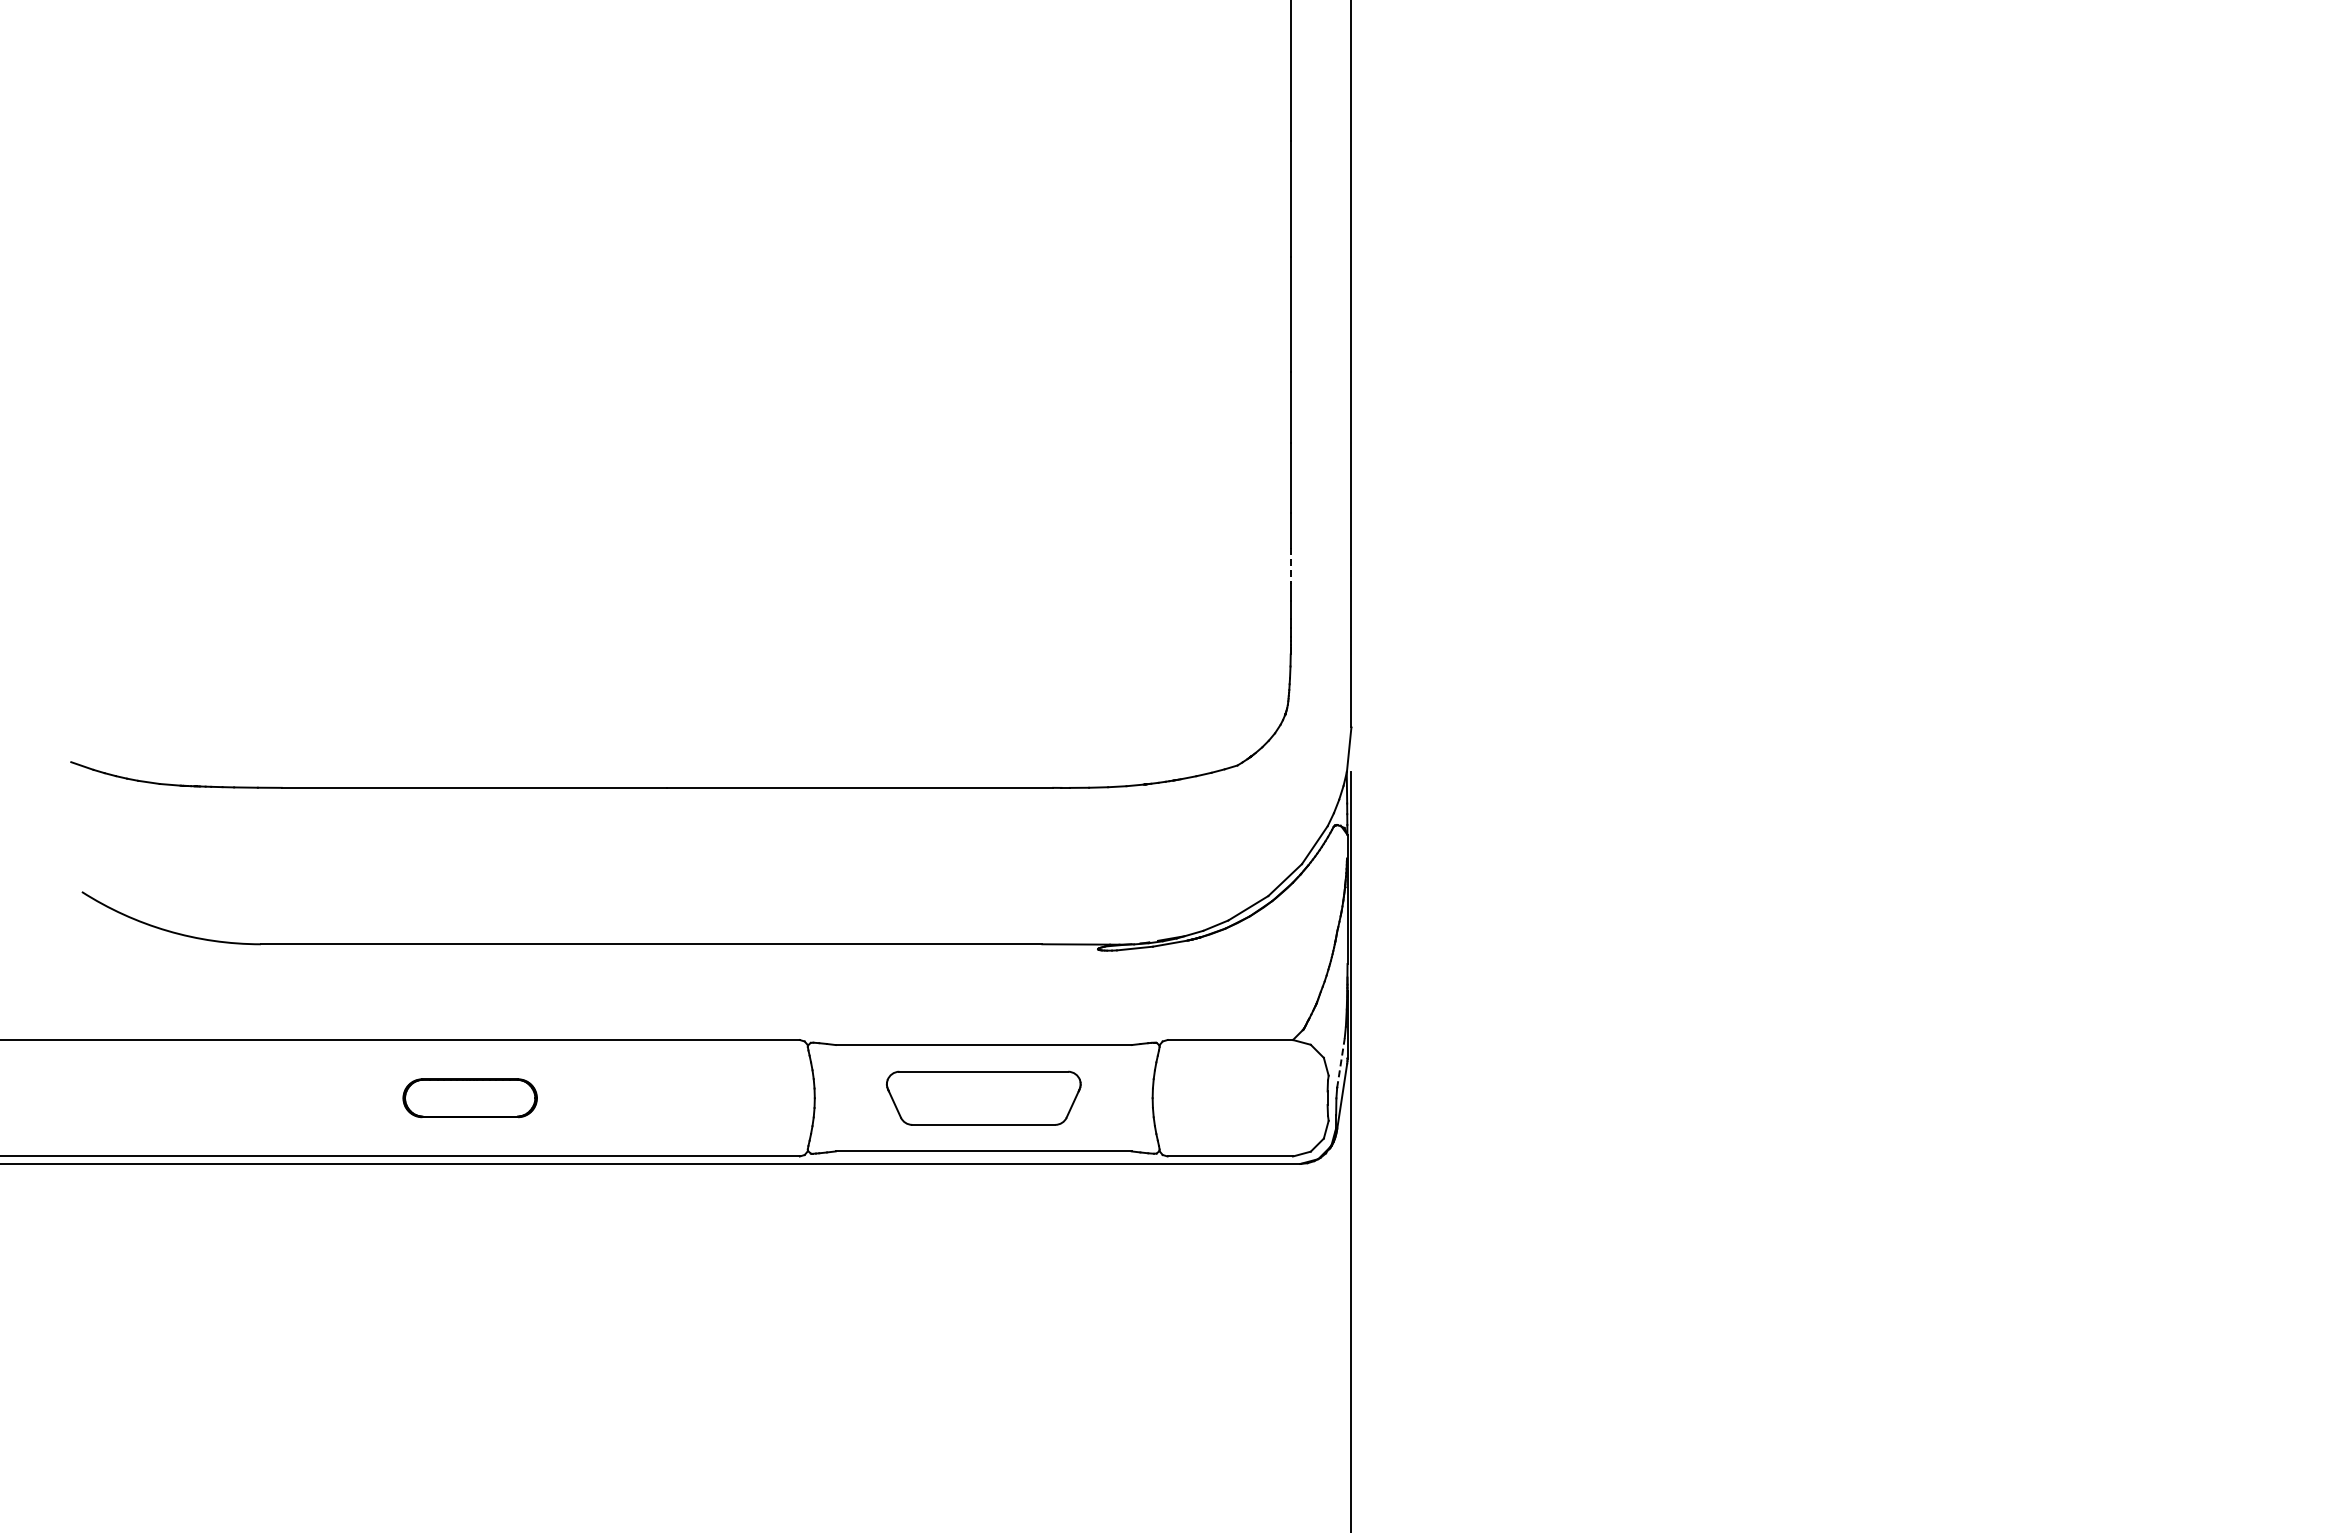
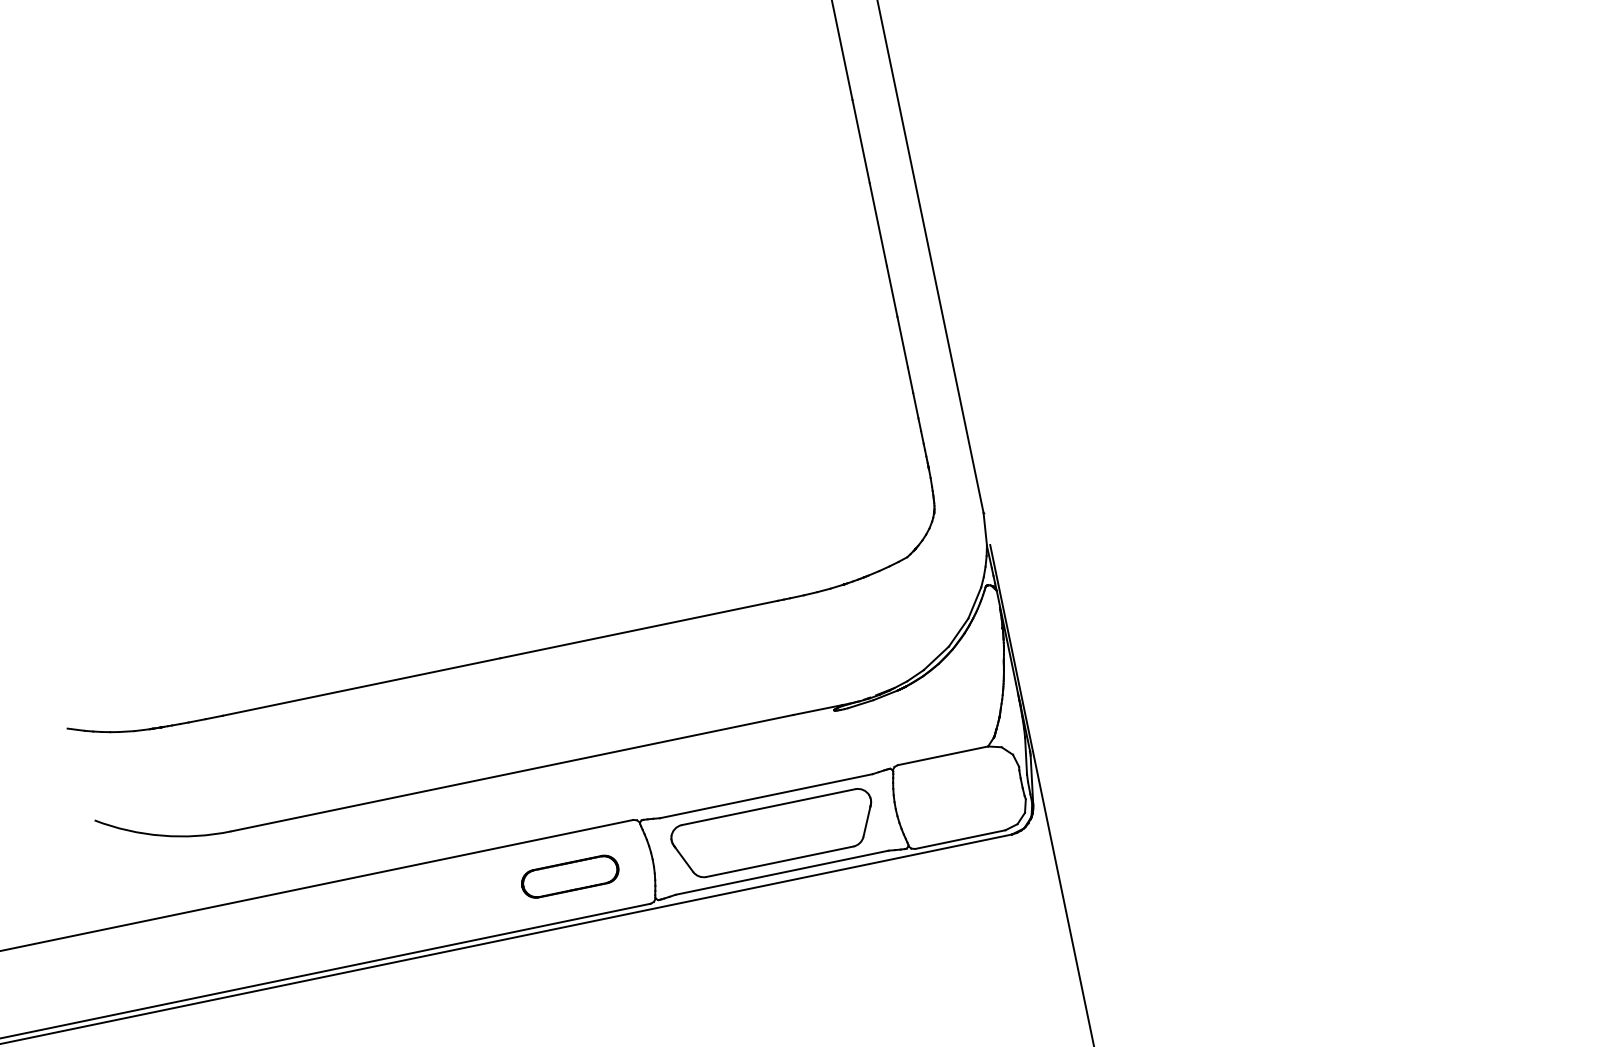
line: (1290, 566) -> (915, 406), dashed -> solid
line: (1341, 1062) -> (1026, 755), dashed -> solid
part: (469, 1098) -> (569, 877), moved
part: (983, 1098) -> (774, 834), size x1.43

